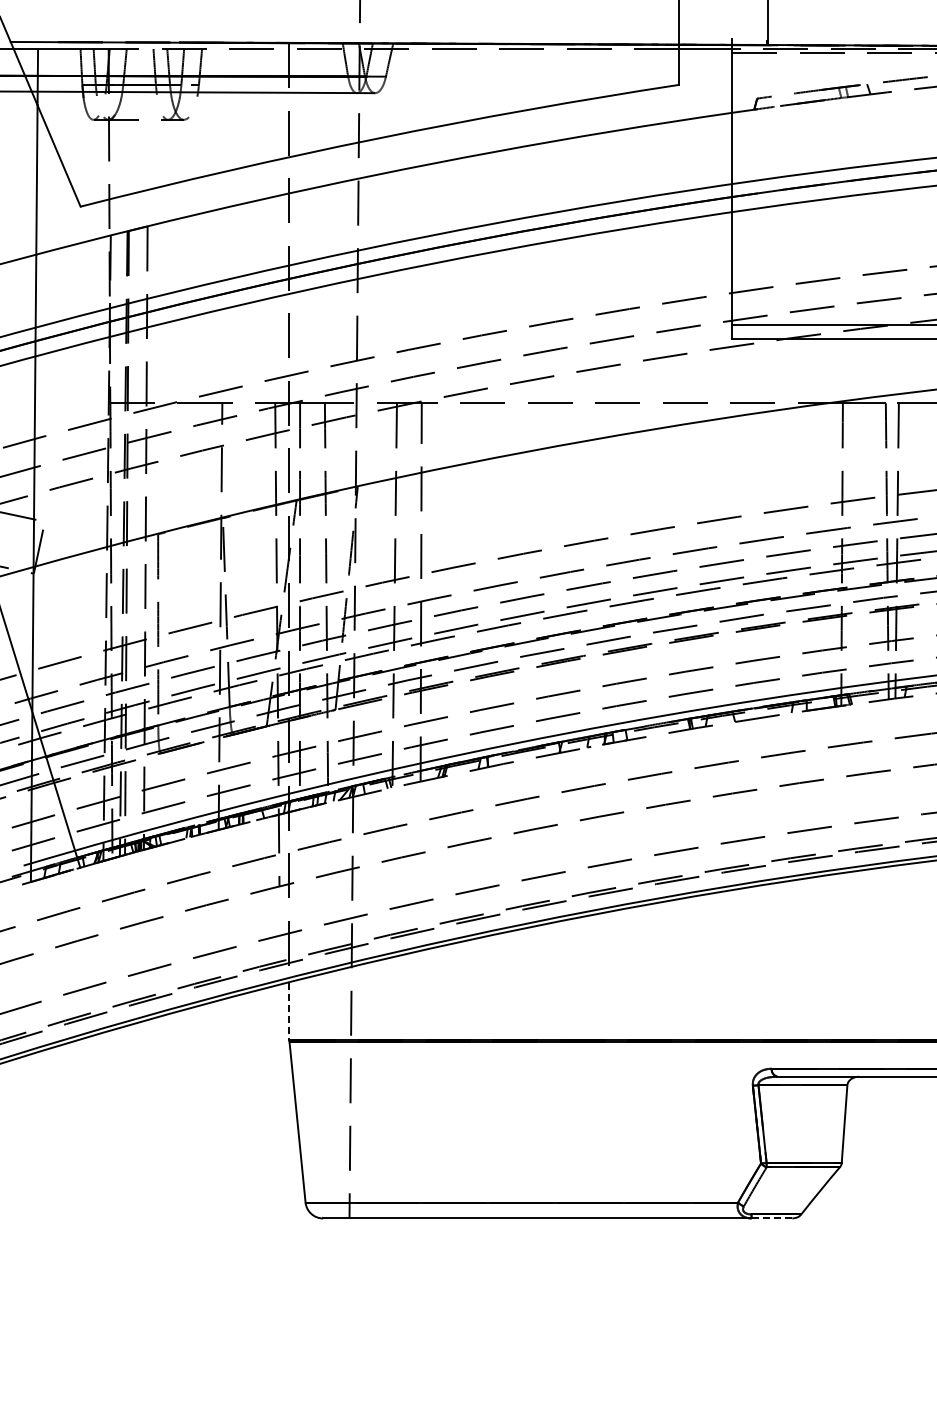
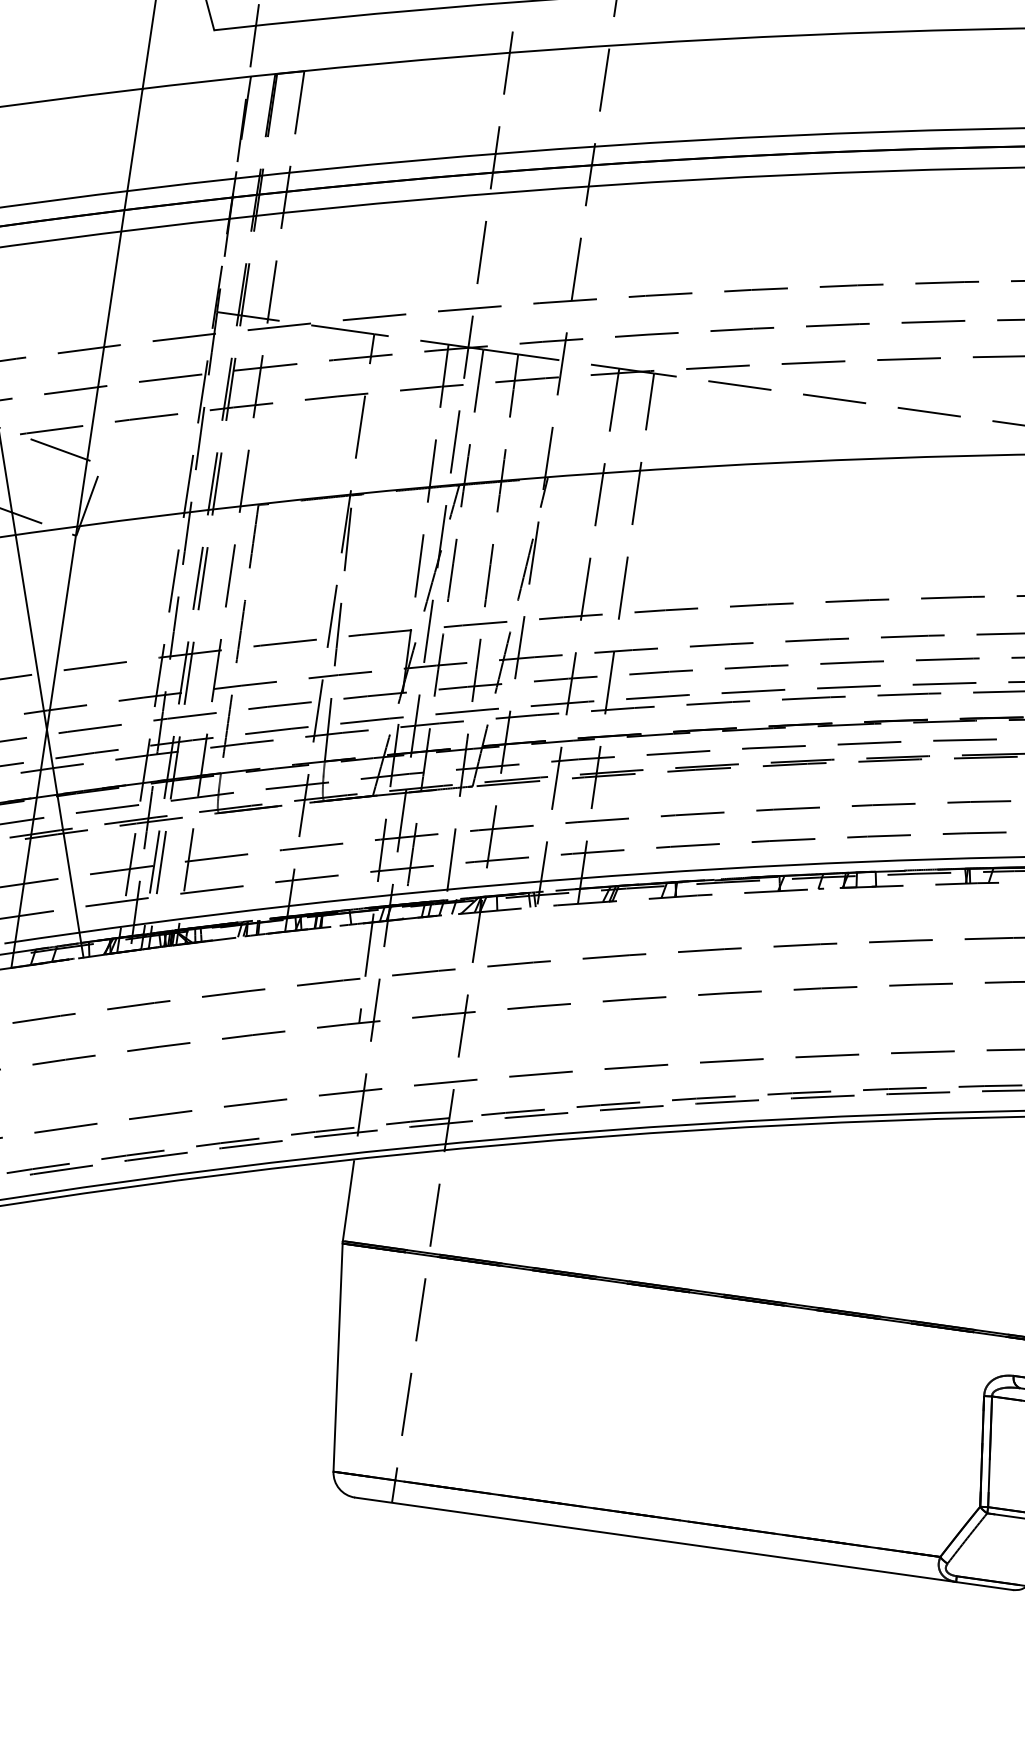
line: (289, 1012) -> (348, 1201), dashed -> solid
line: (772, 1218) -> (985, 1586), dashed -> solid

